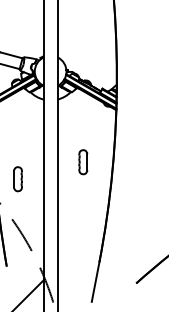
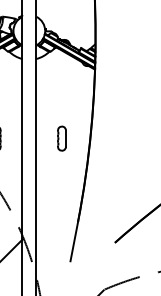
part: (83, 162) -> (62, 138), moved

